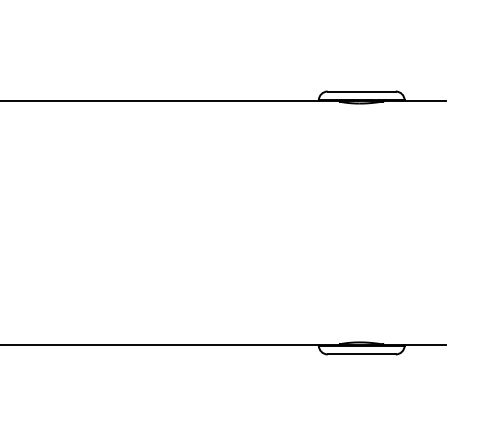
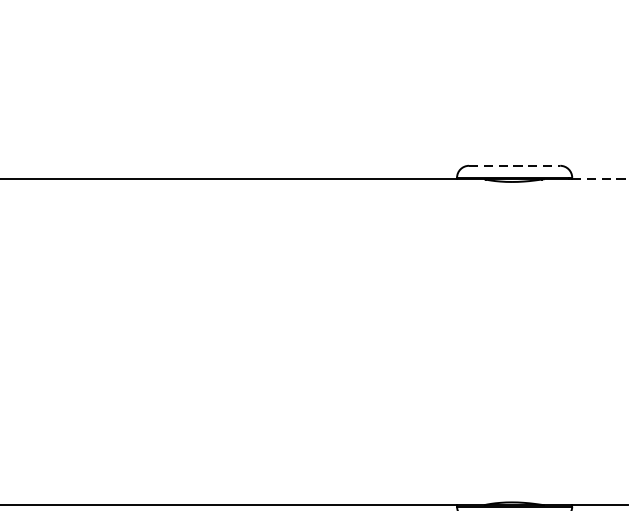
line: (361, 91) -> (514, 165), solid -> dashed
line: (425, 101) -> (600, 179), solid -> dashed

